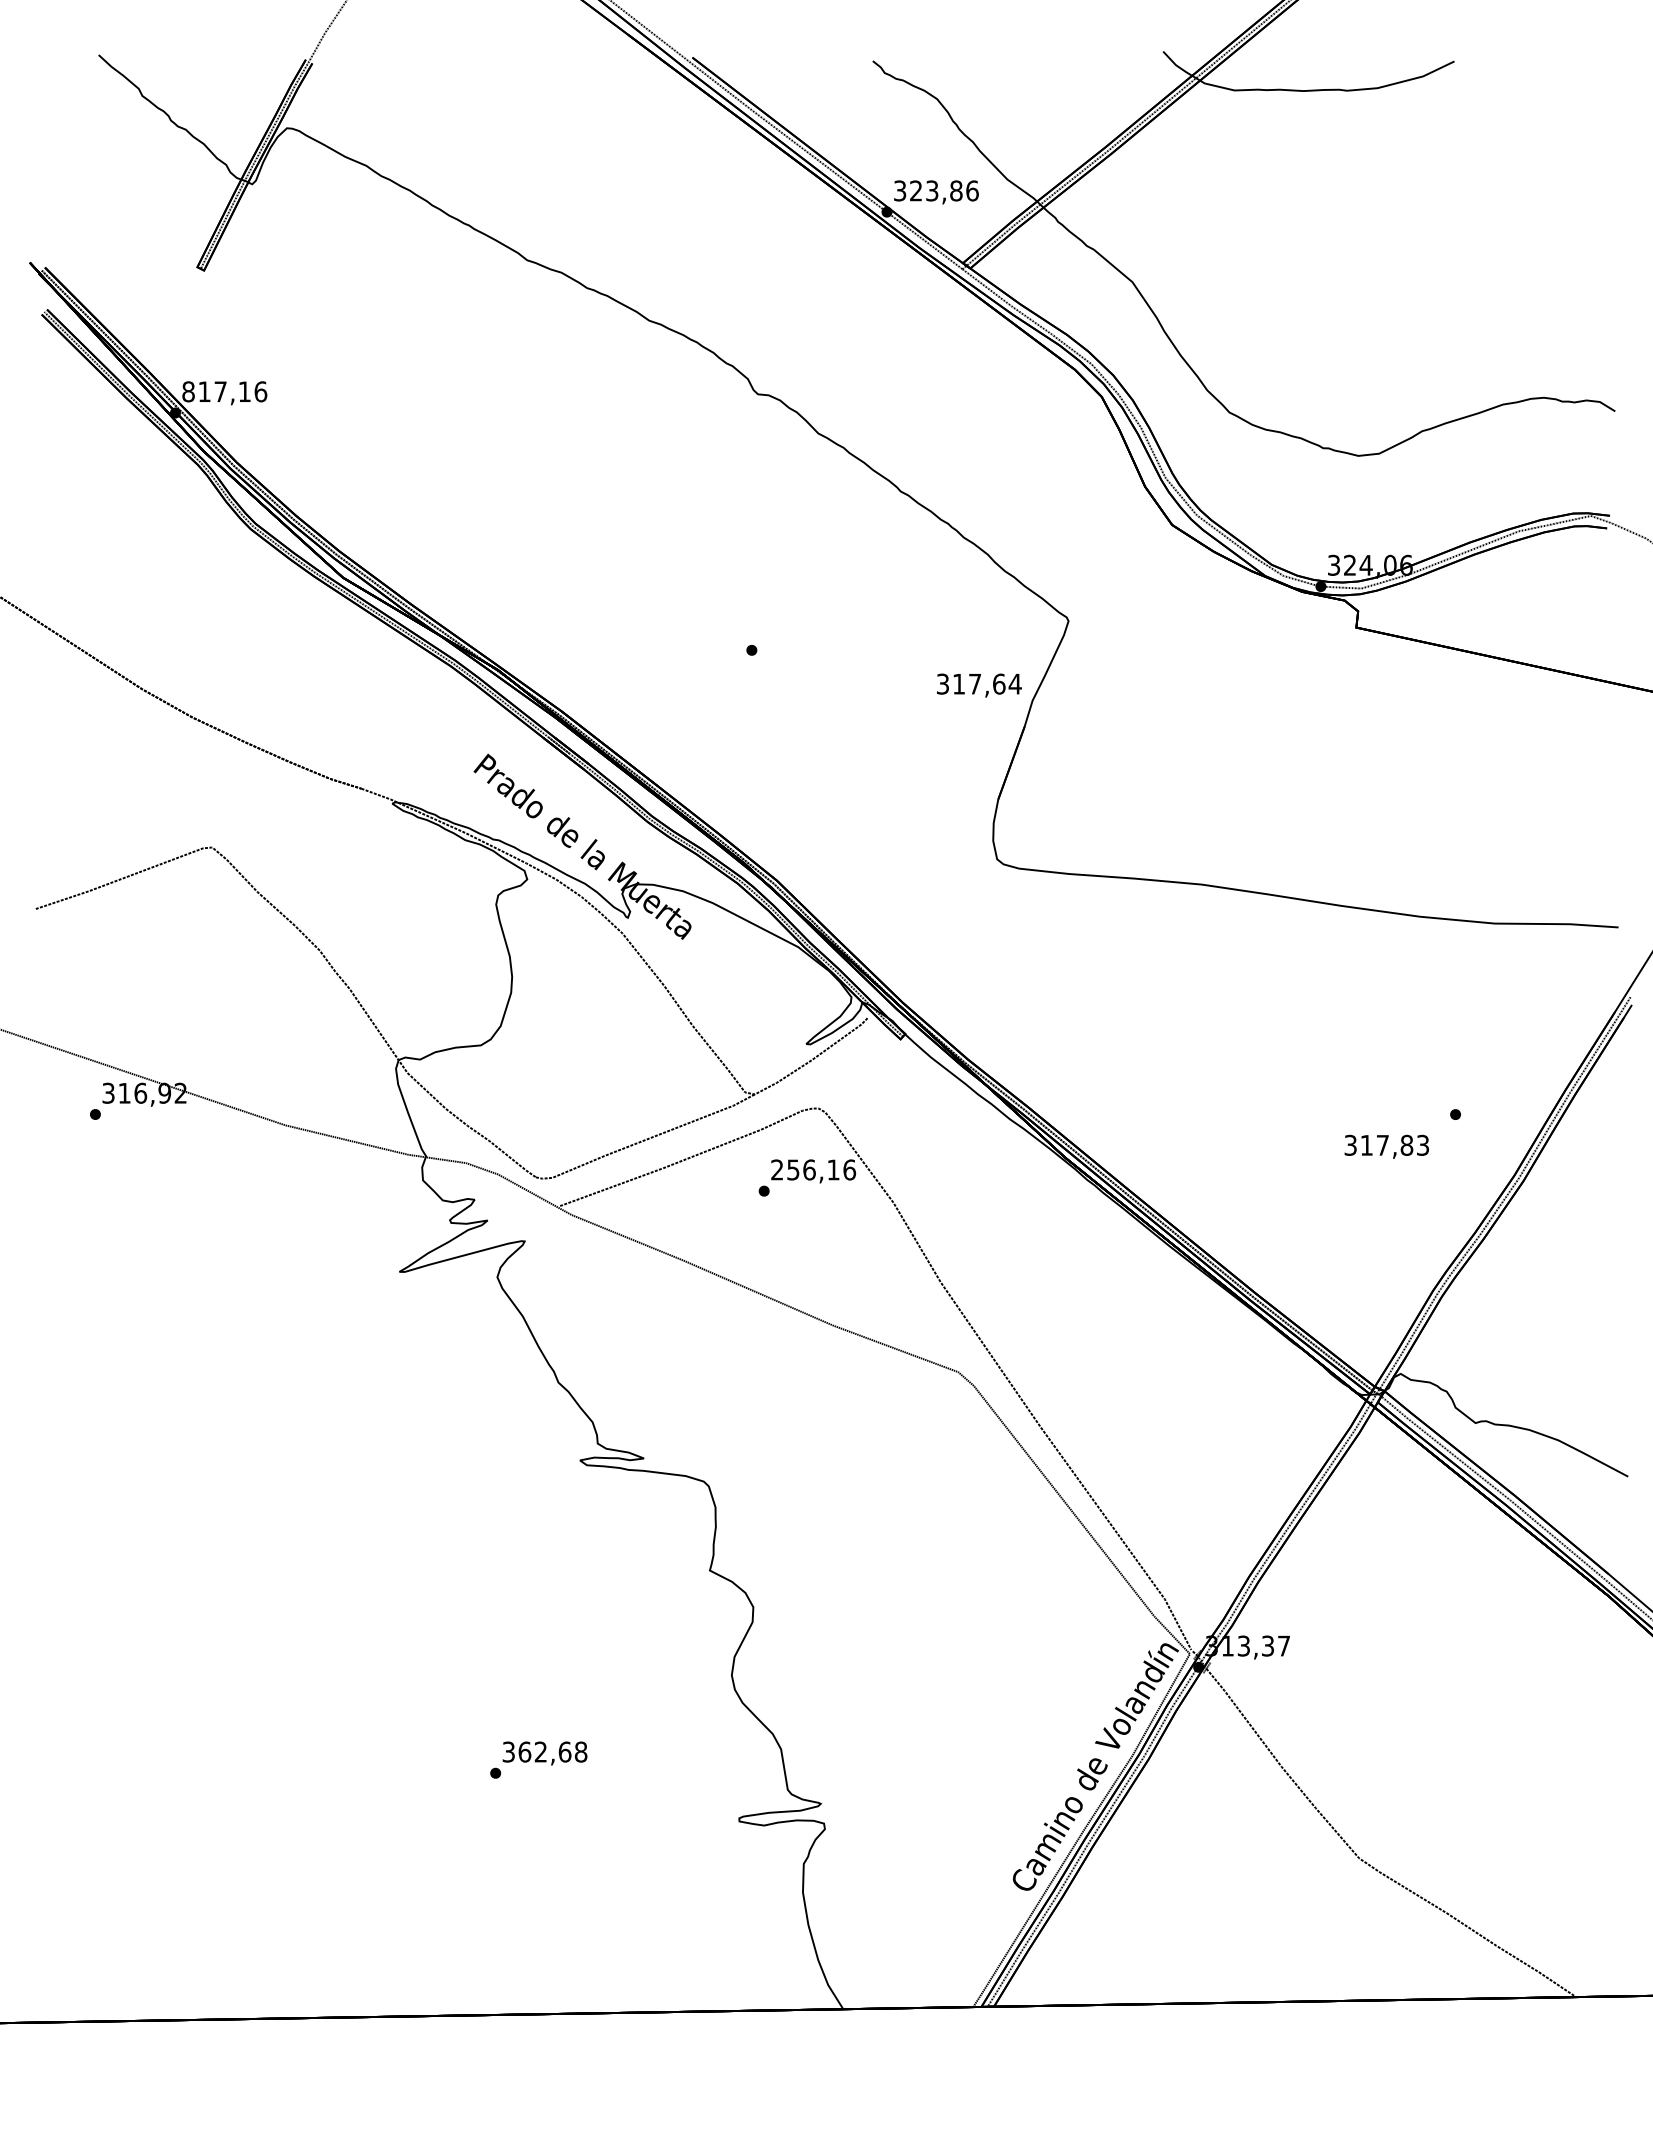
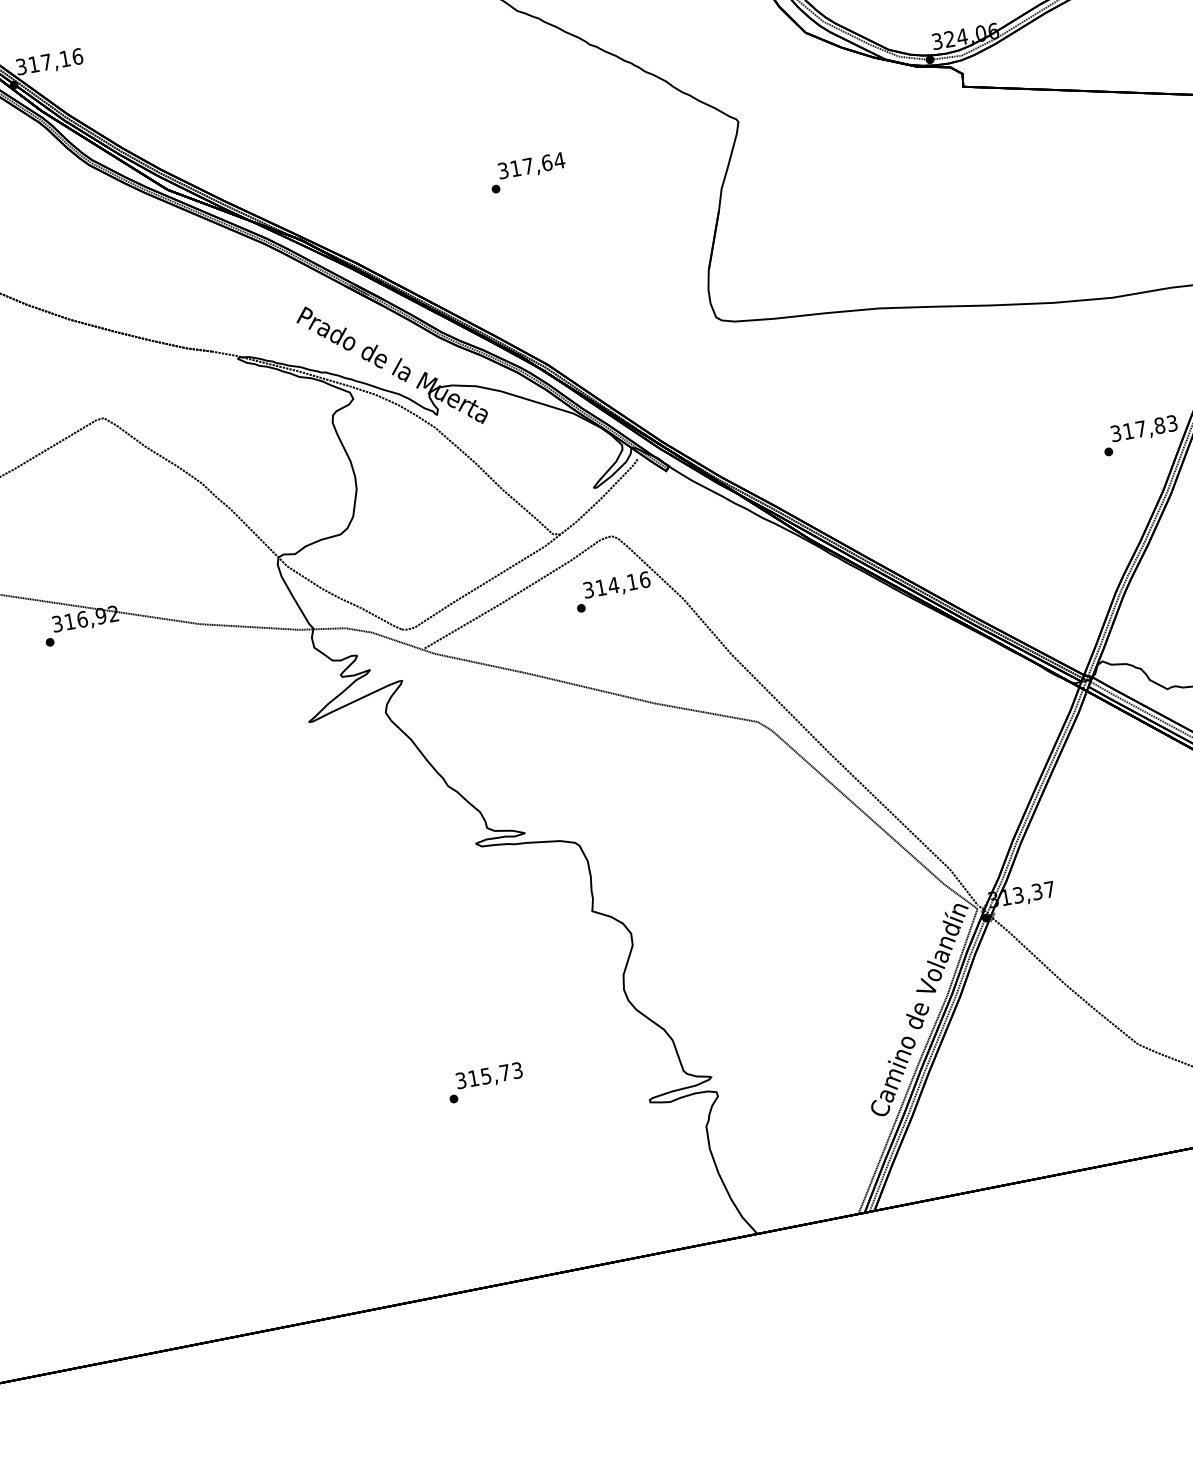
text: (188, 391) -> (21, 66), 817,16 -> 317,16
text: (979, 685) -> (531, 166), moved
text: (1386, 1146) -> (1144, 429), moved
text: (793, 1169) -> (601, 587), 256,16 -> 314,16
text: (552, 1751) -> (495, 1074), 362,68 -> 315,73

